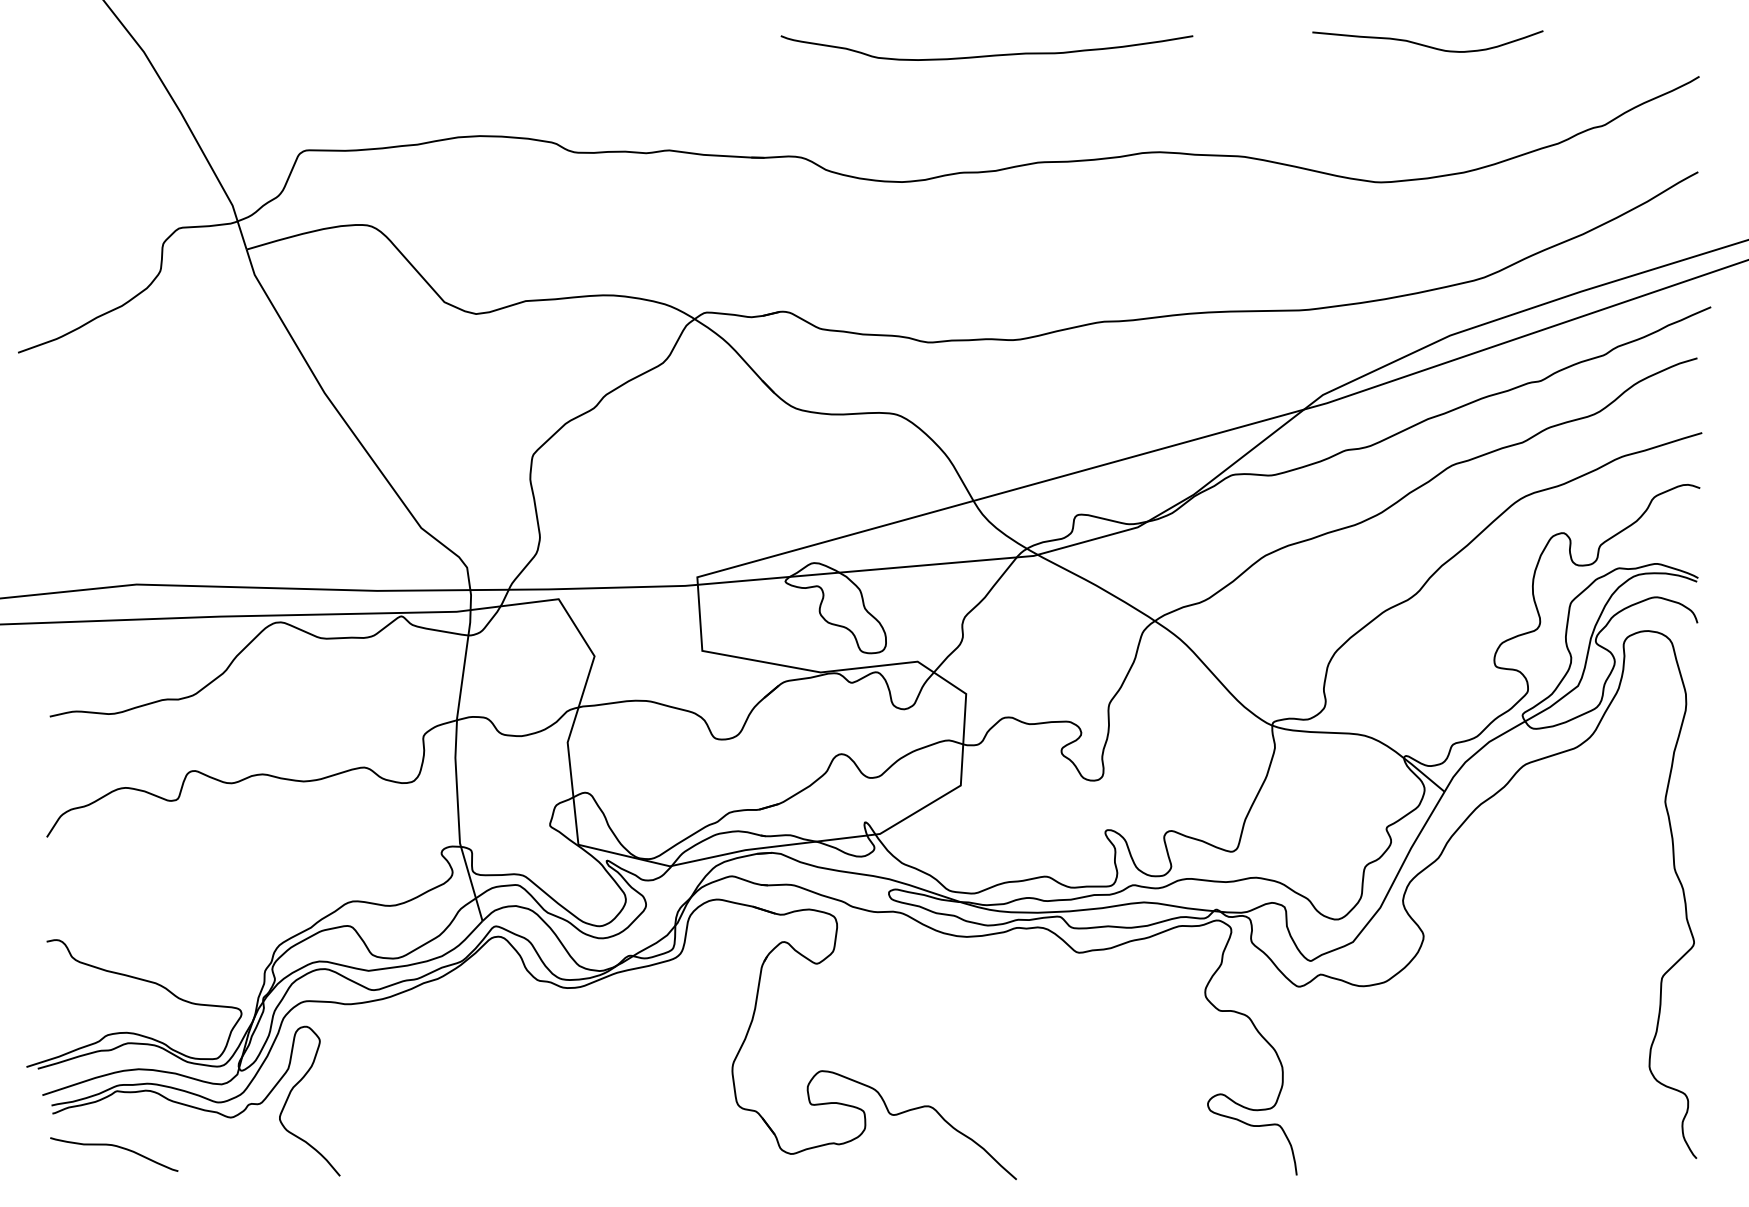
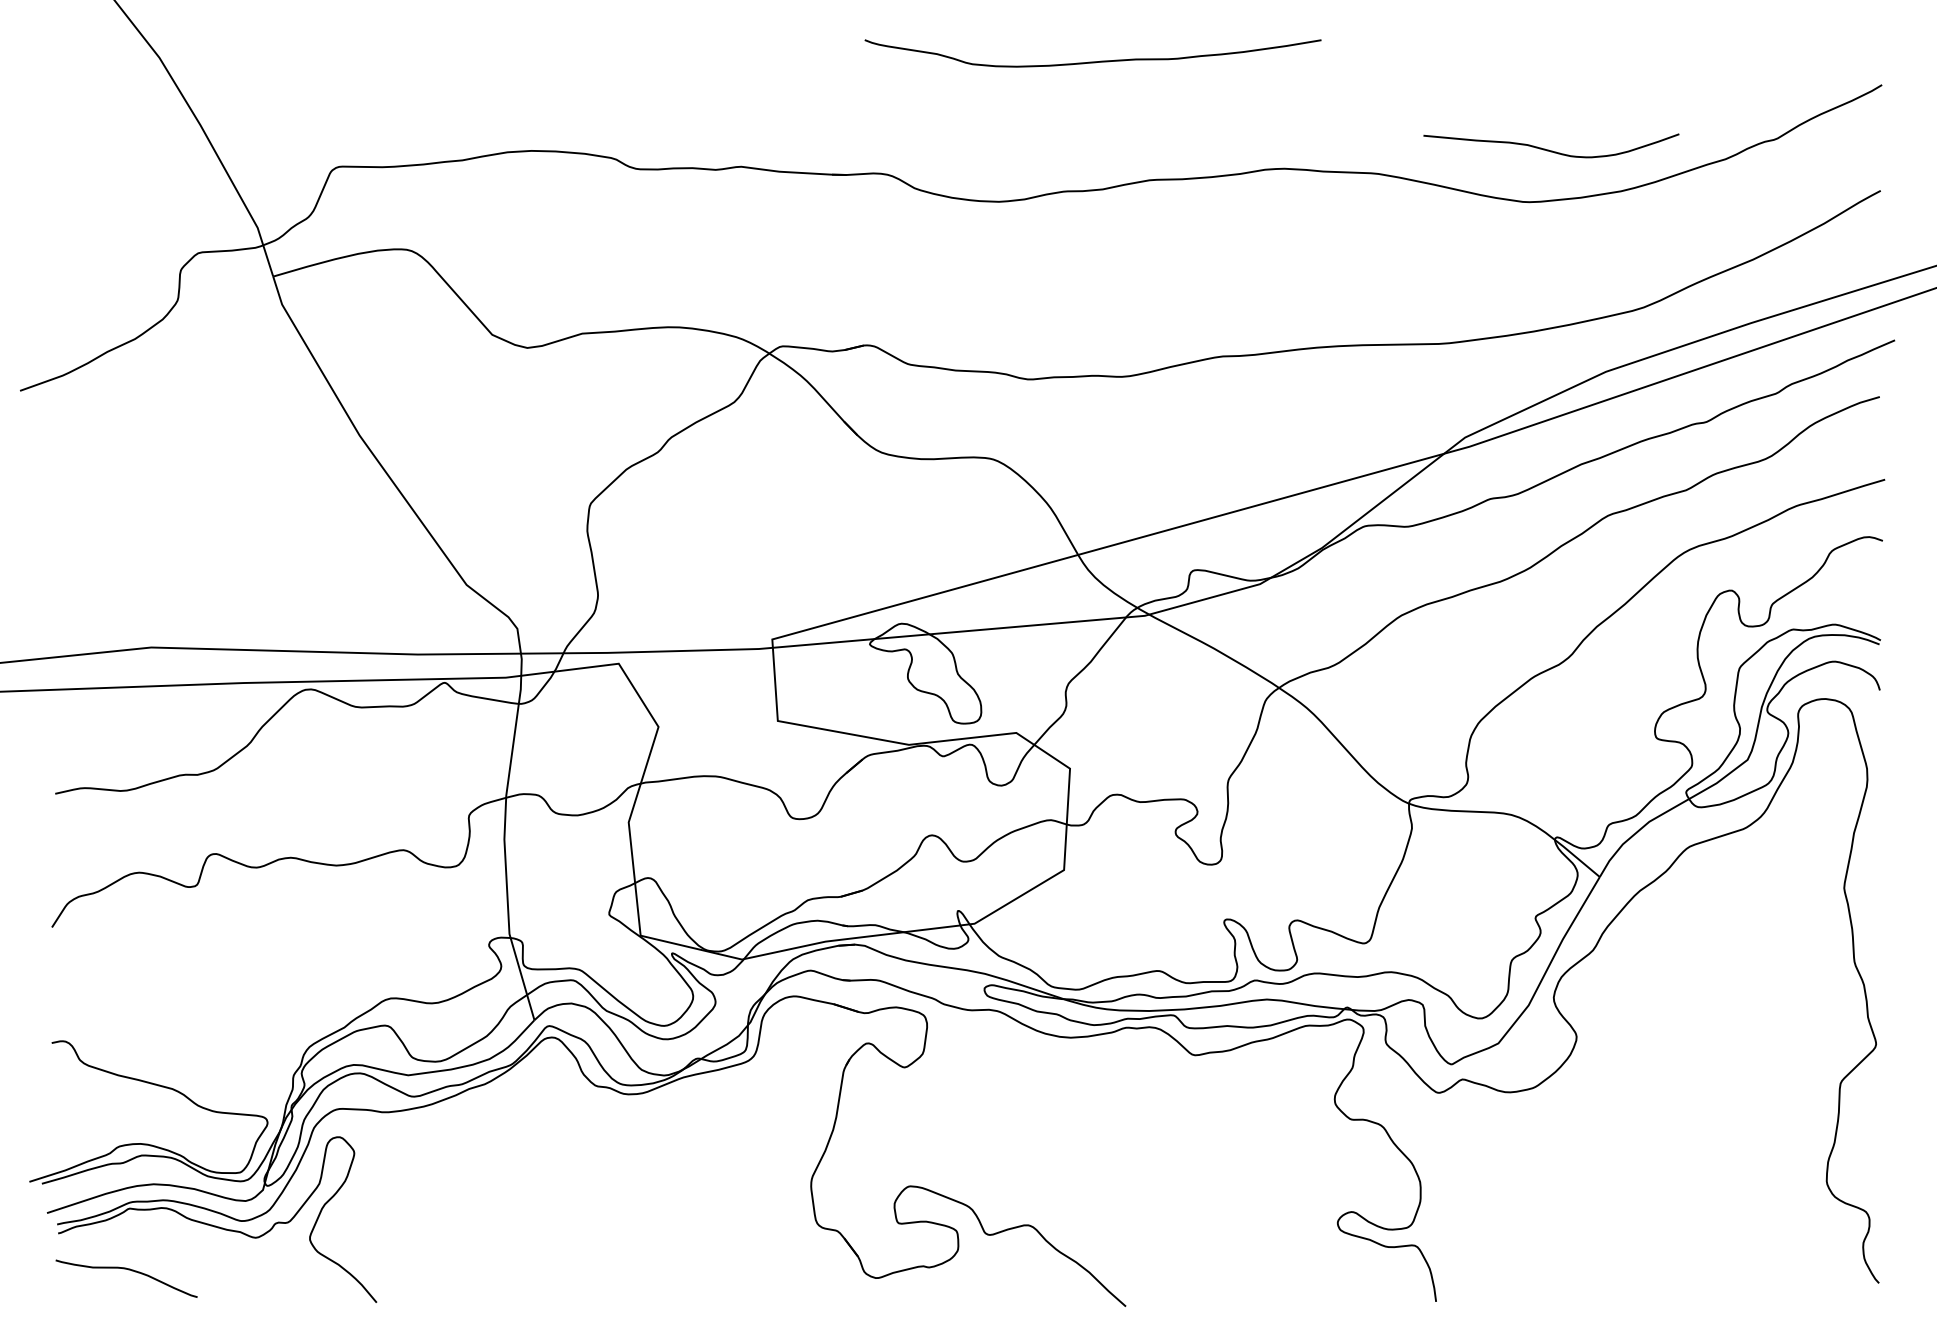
curve: (1427, 45) -> (1550, 150), moved

